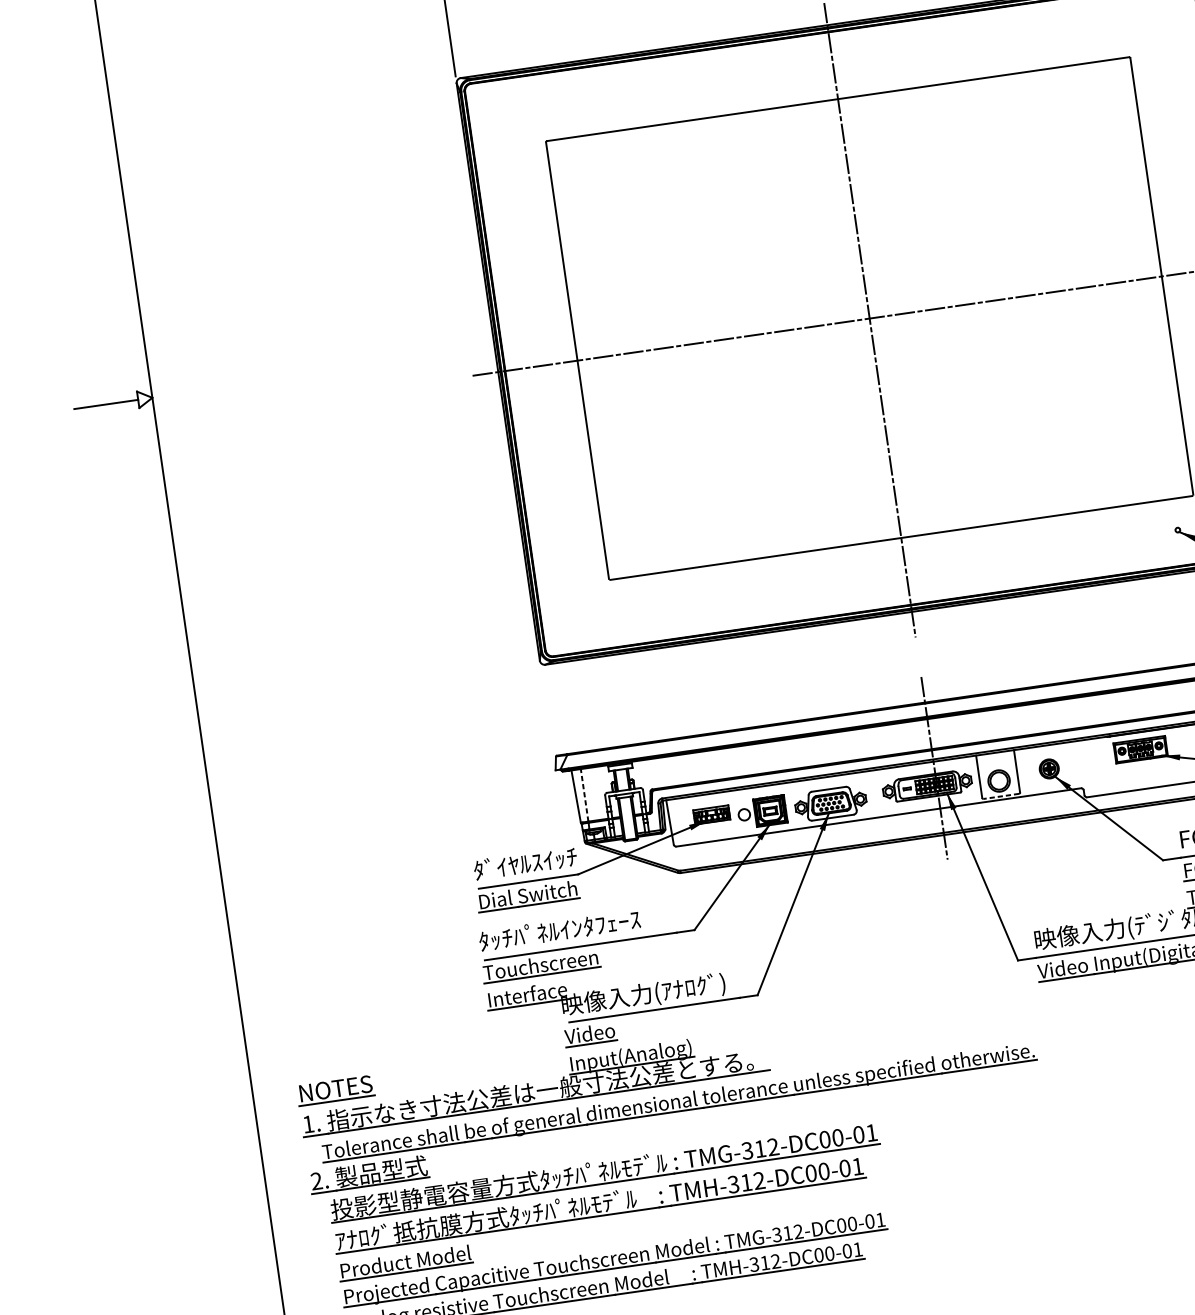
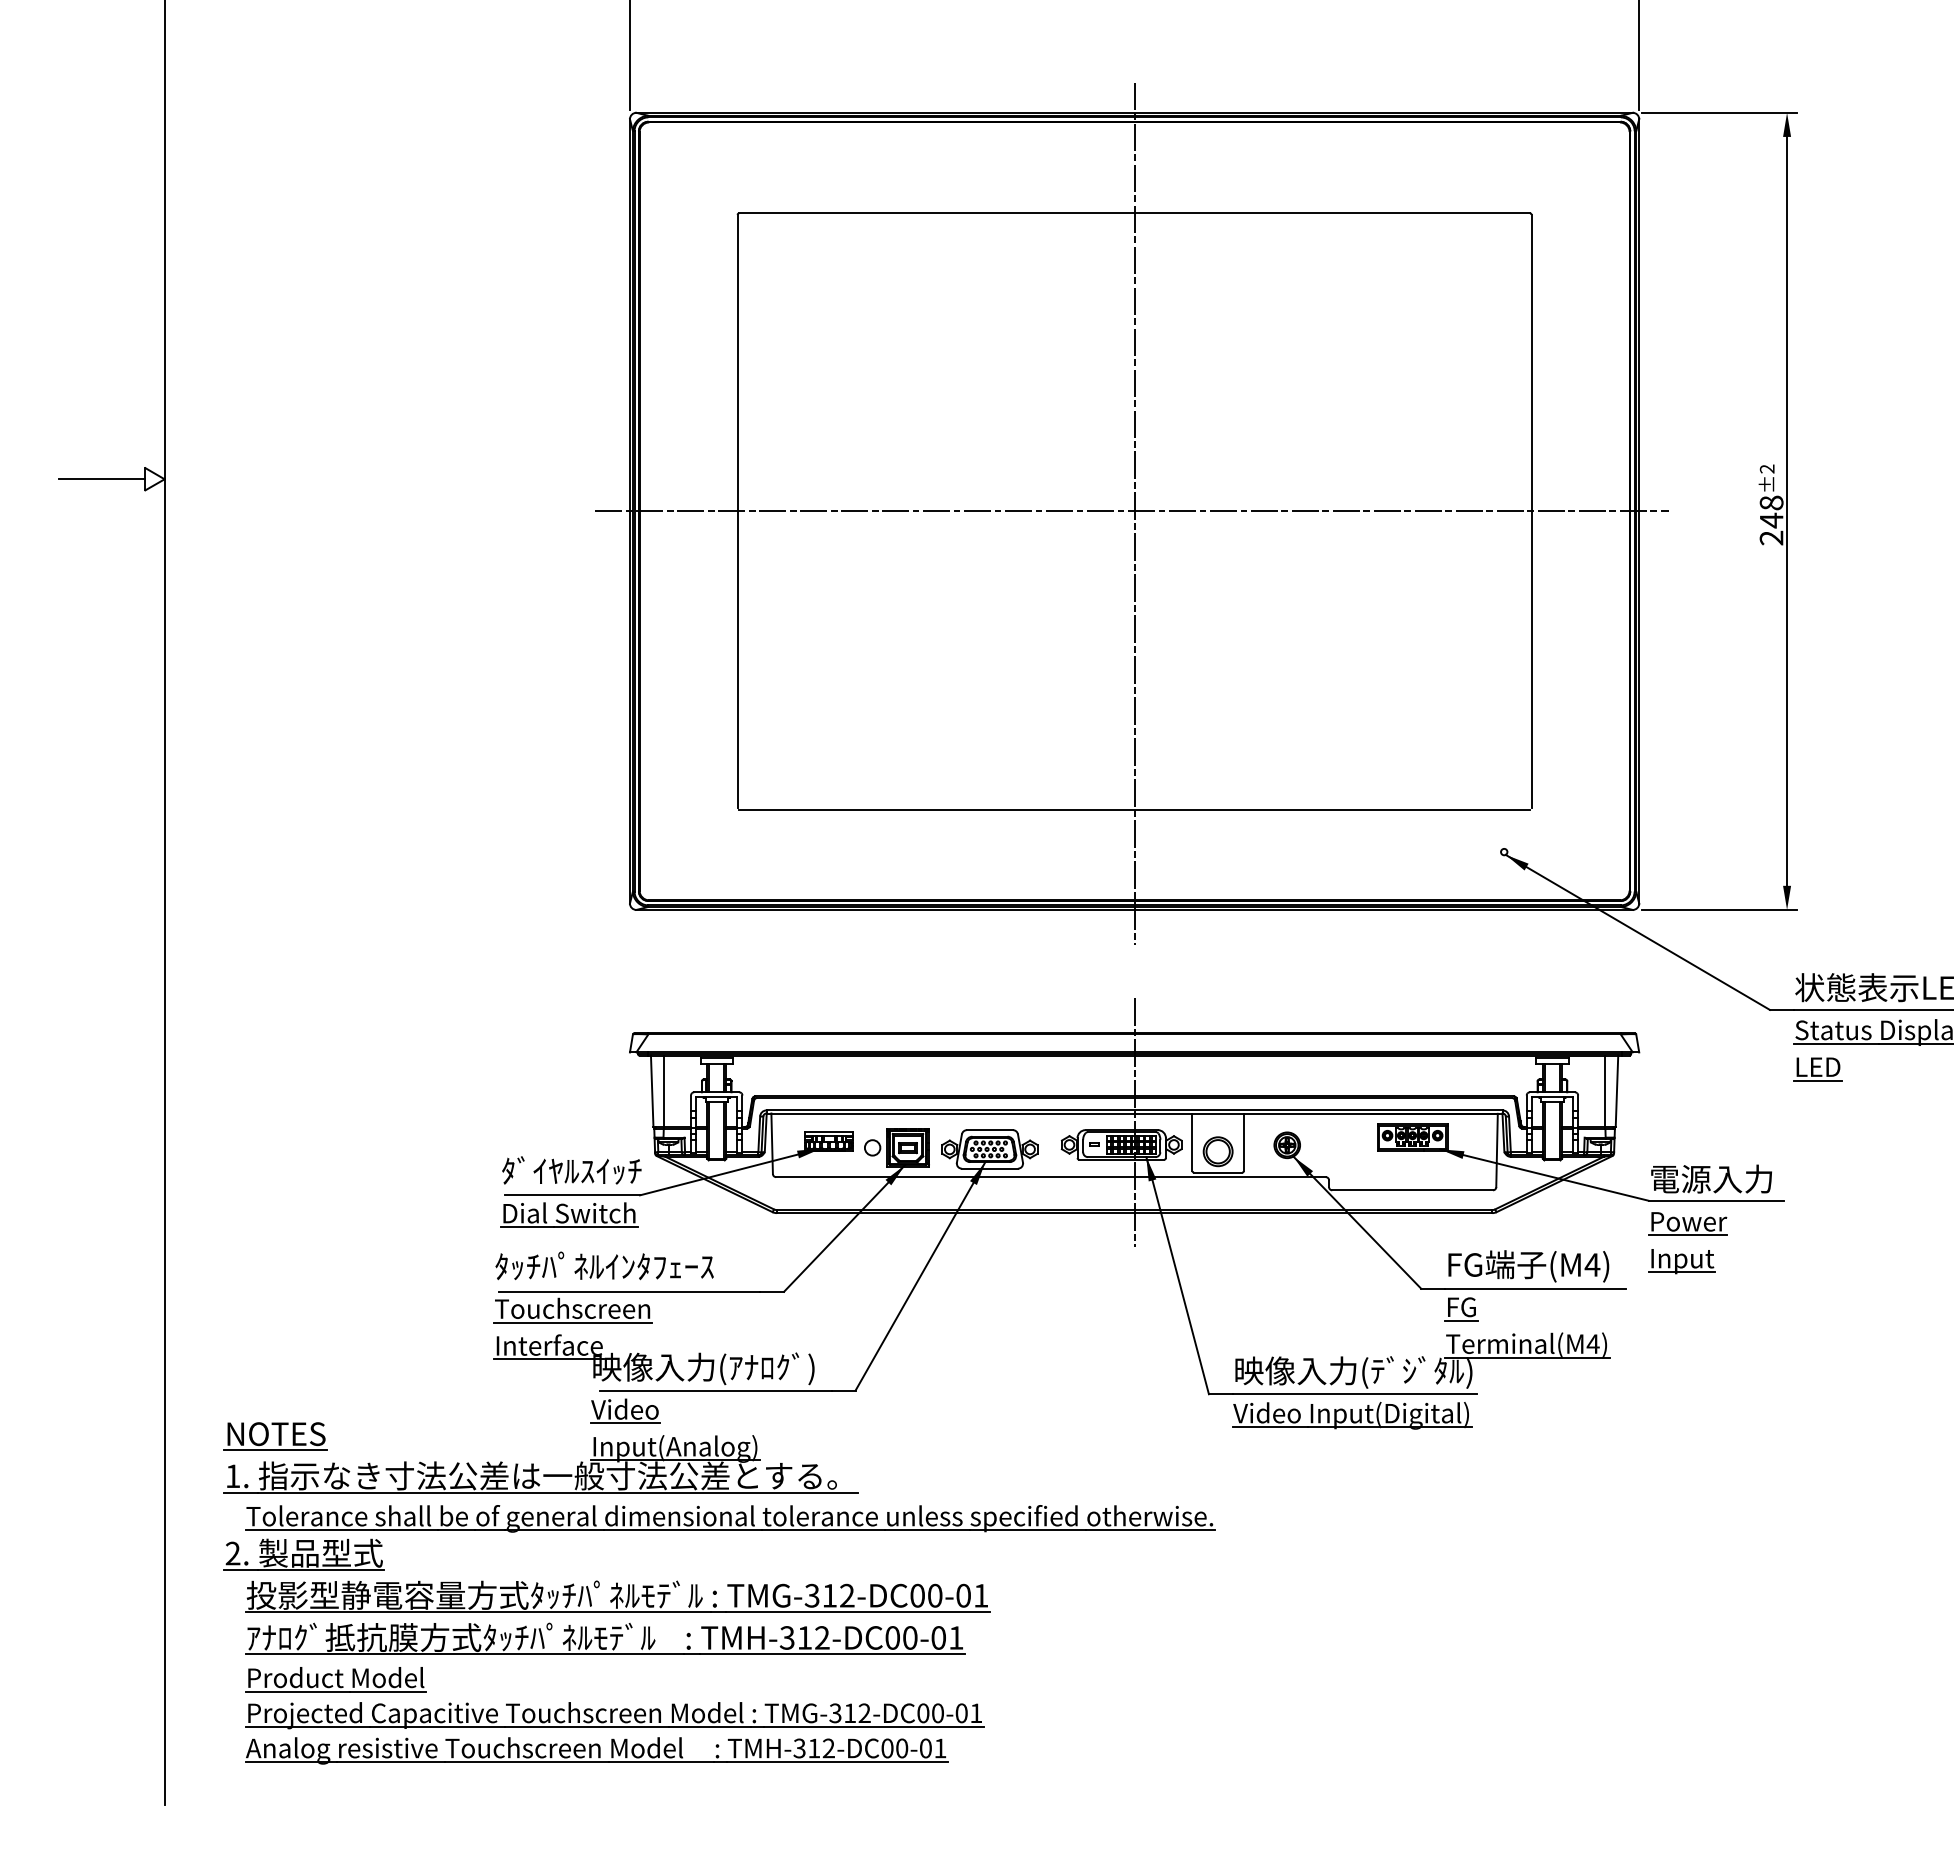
line: (584, 795) -> (663, 1091), dashed -> solid
line: (1000, 796) -> (1217, 1172), dashed -> solid

